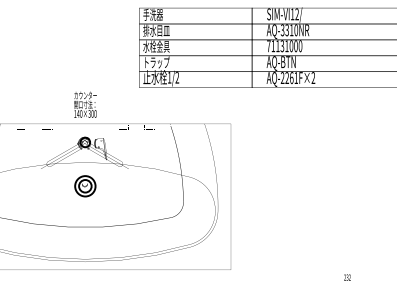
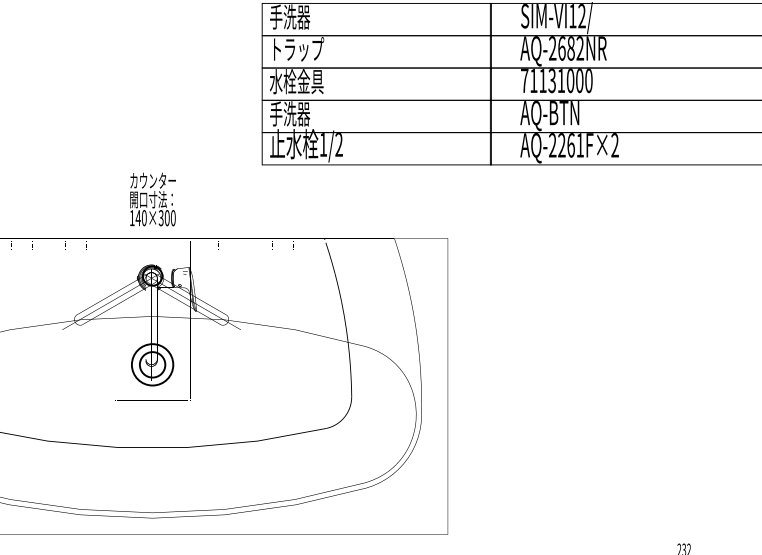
text: (156, 30) -> (296, 48), 排水目皿 -> トラップ
text: (289, 30) -> (566, 48), AQ-3310NR -> AQ-2682NR
text: (156, 62) -> (296, 113), トラップ -> 手洗器

